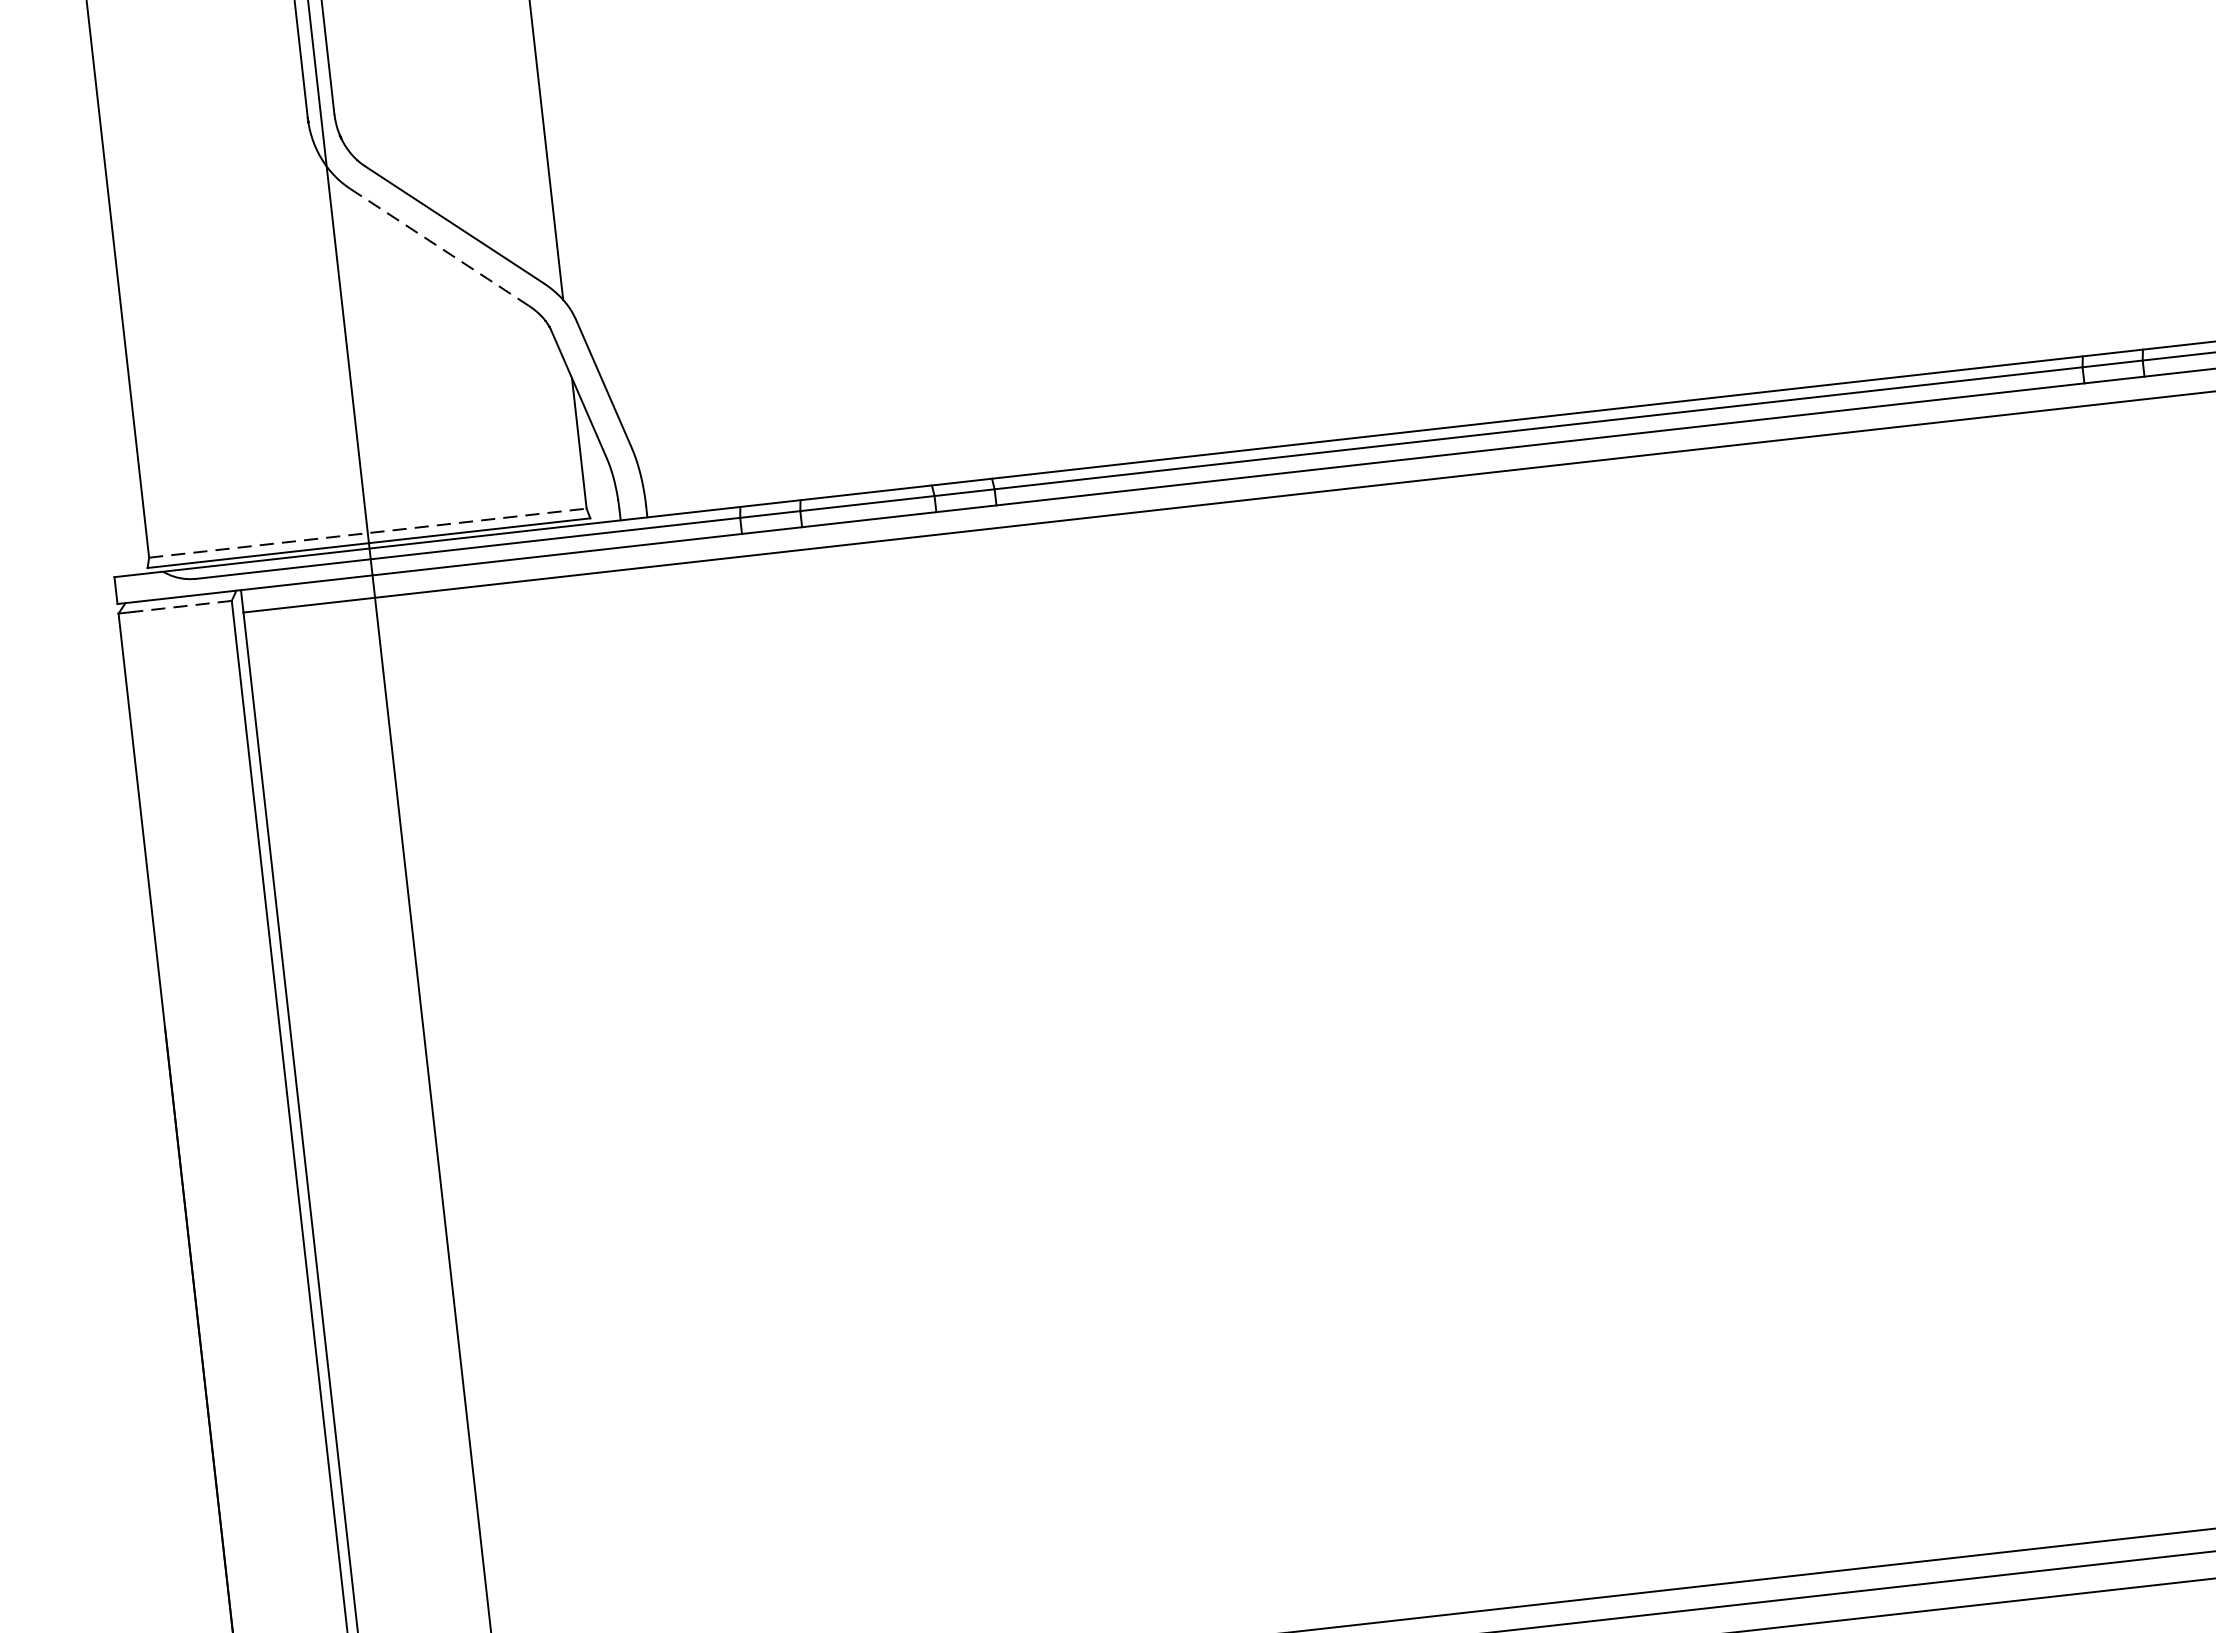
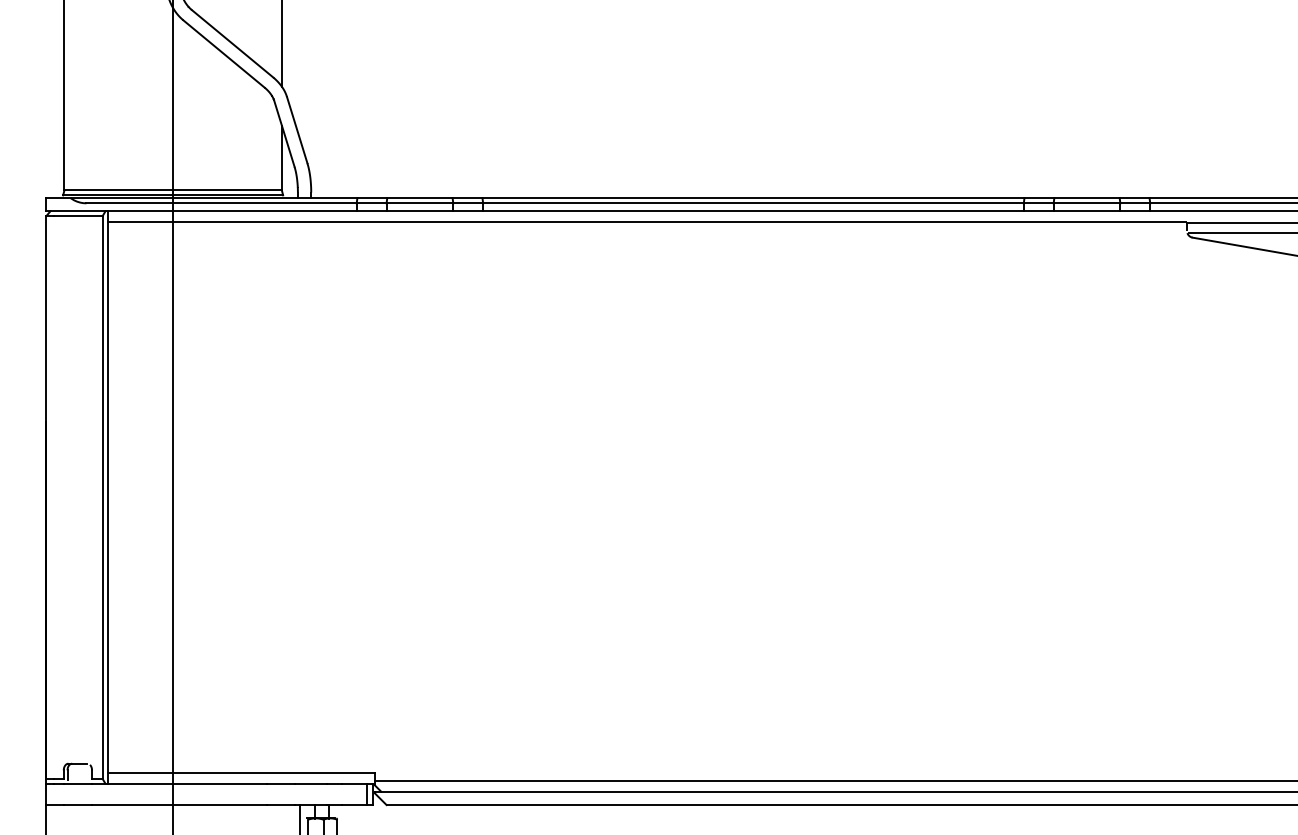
line: (440, 246) -> (224, 53), dashed -> solid
line: (368, 533) -> (173, 190), dashed -> solid
line: (181, 607) -> (77, 216), dashed -> solid

